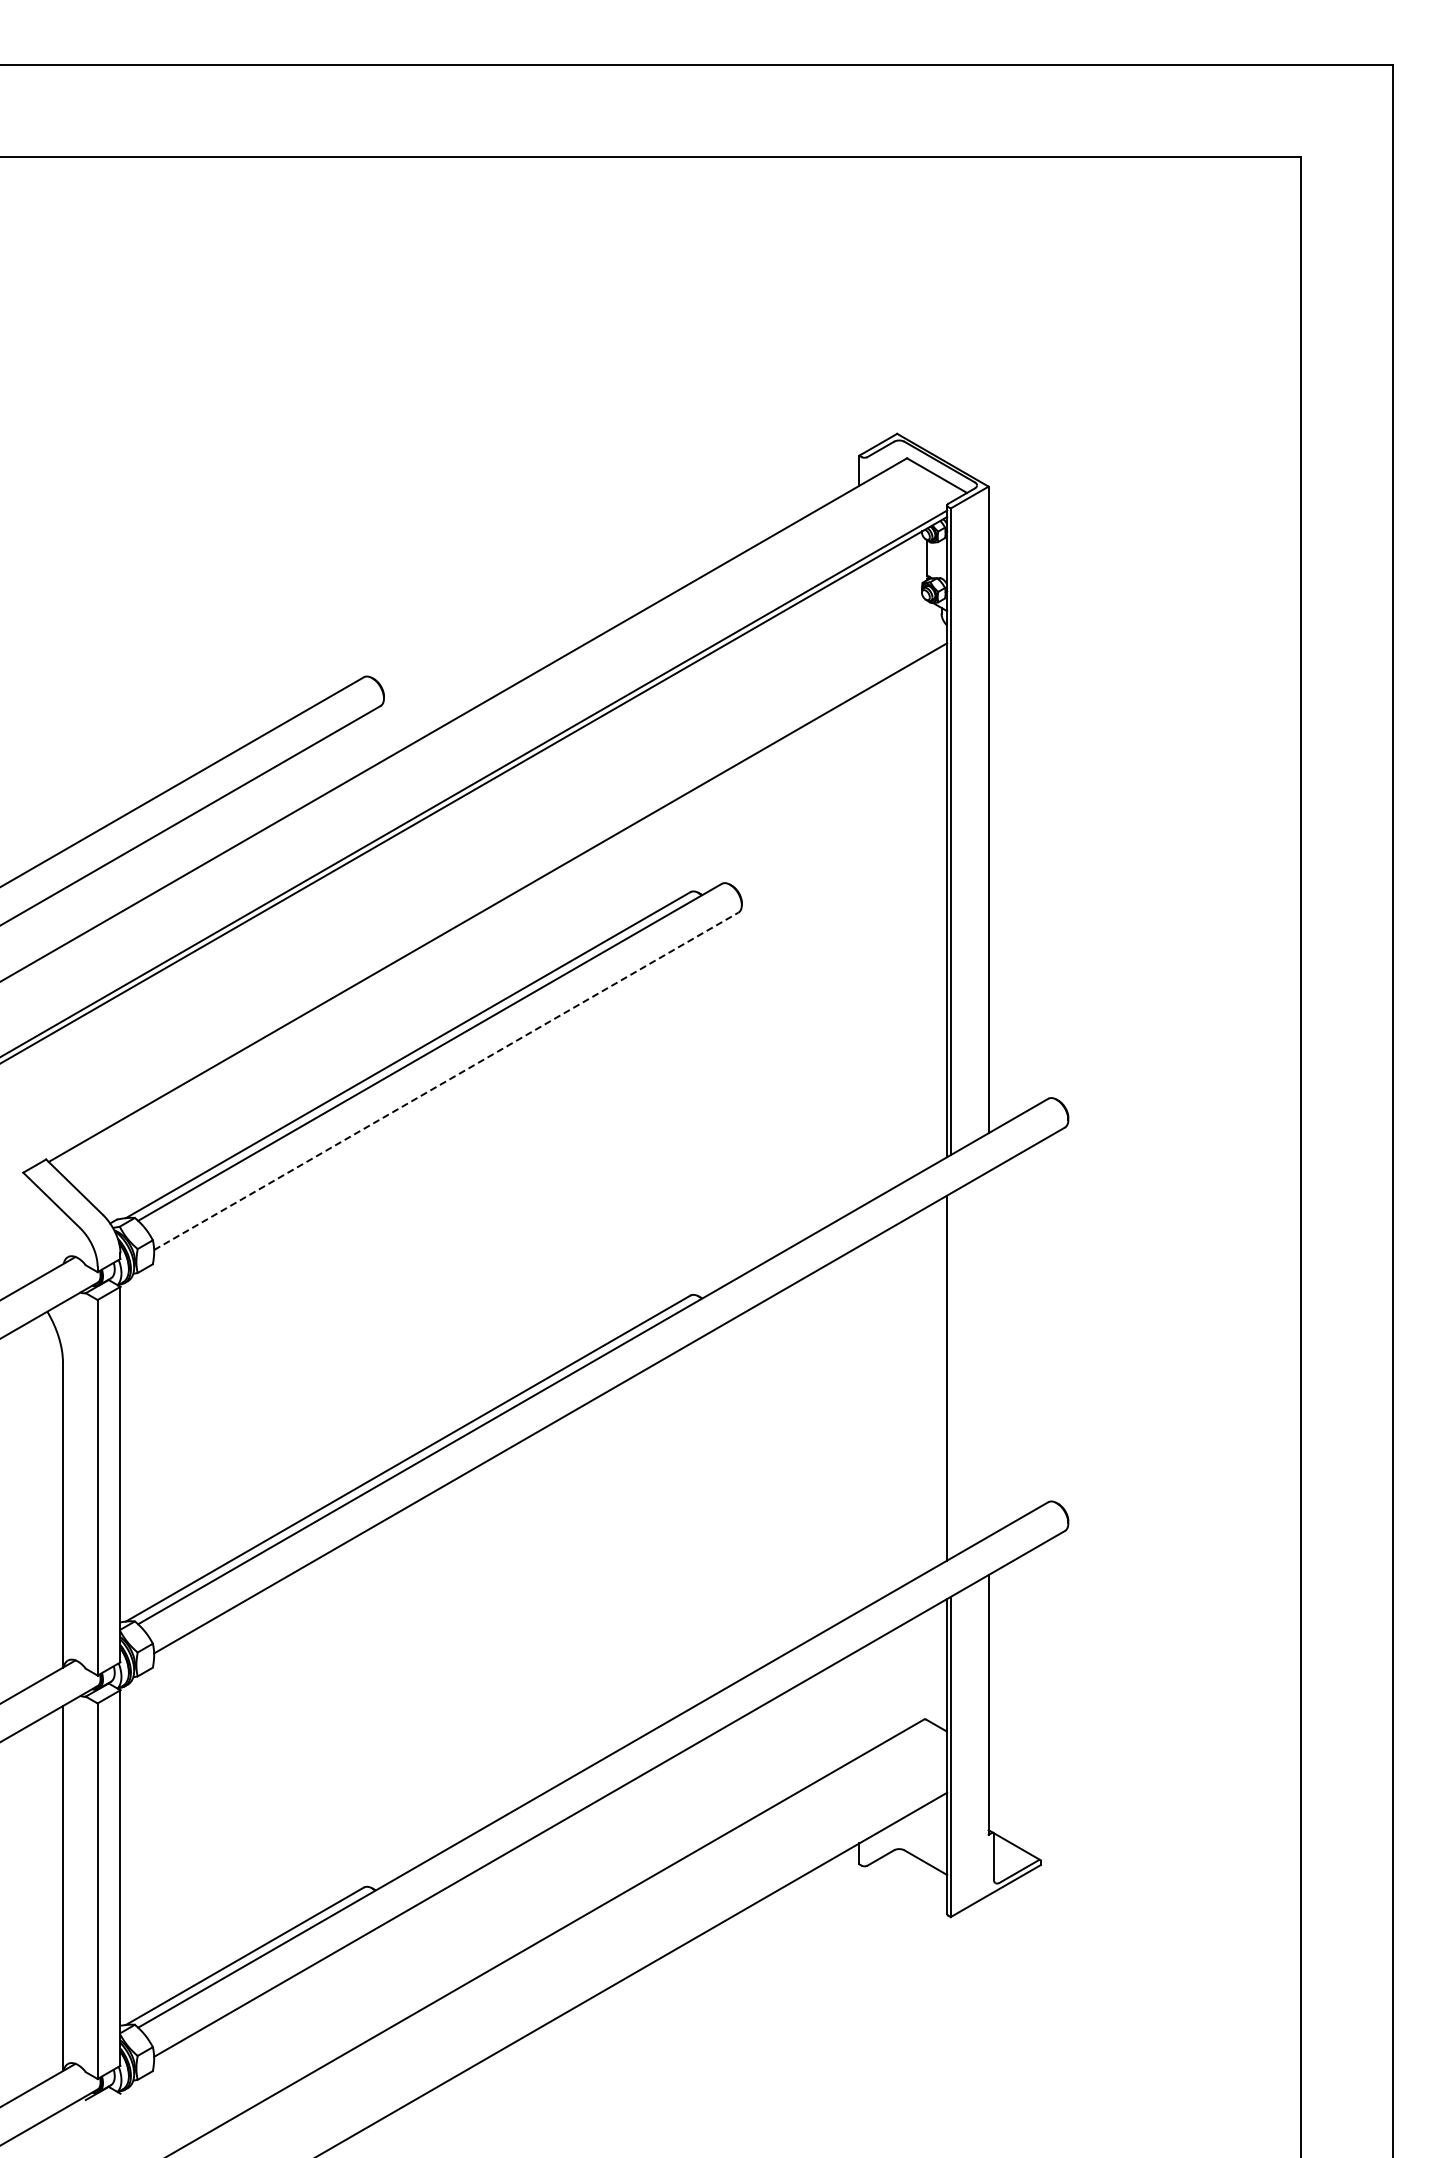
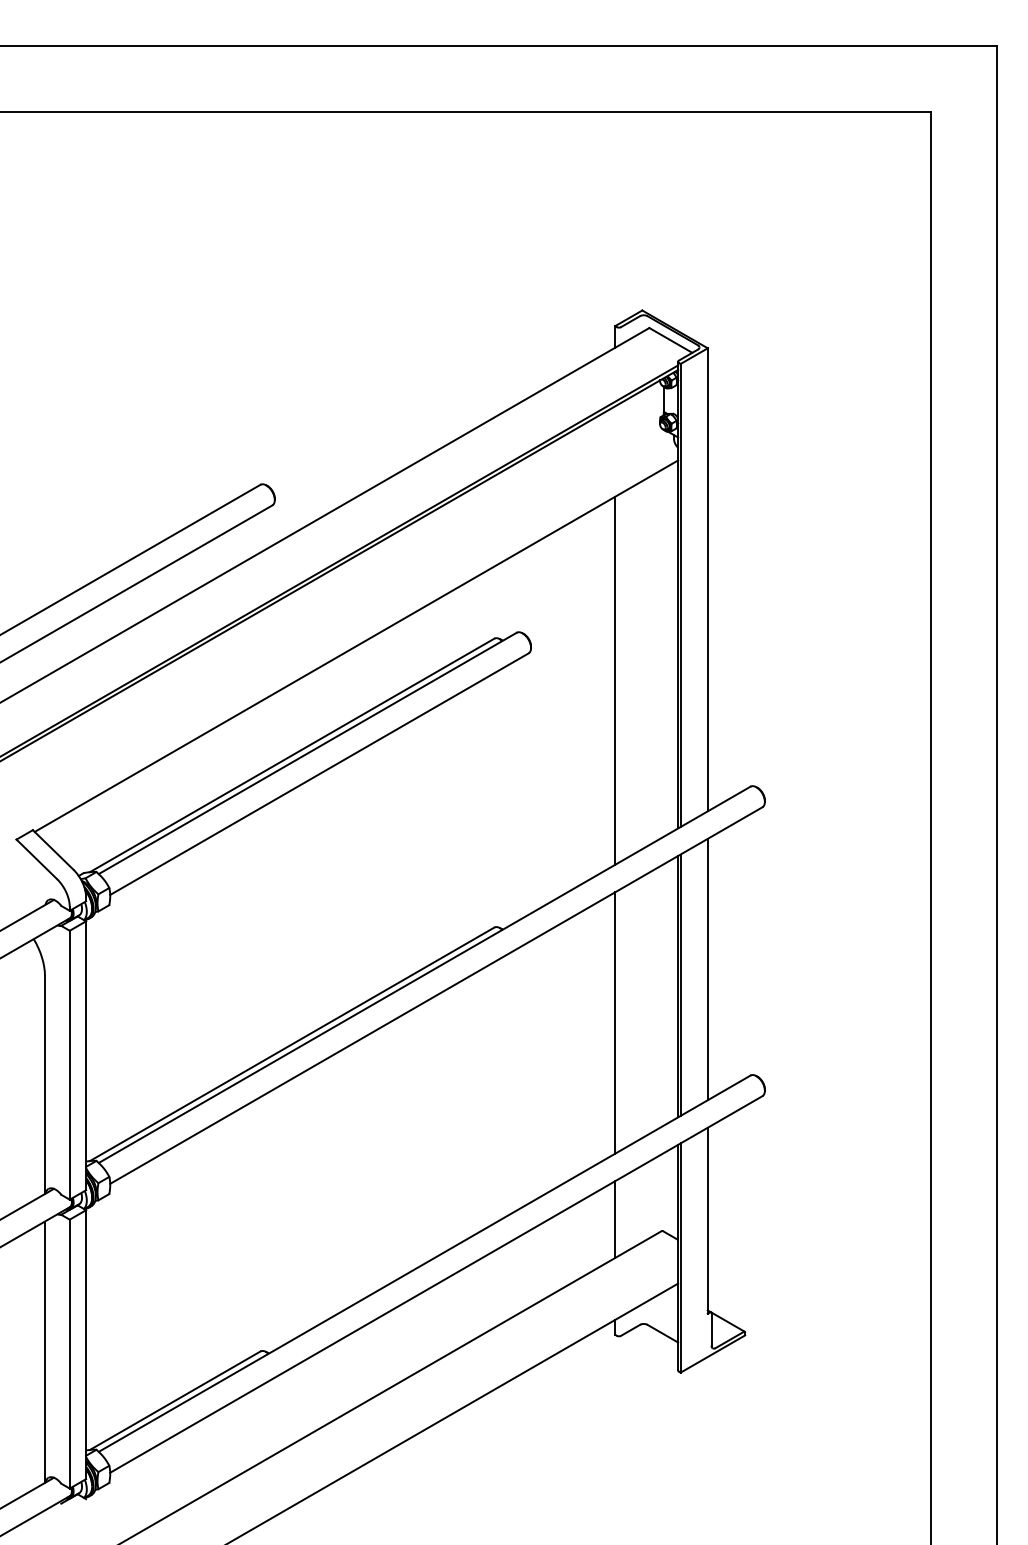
line: (859, 950) -> (615, 680), added
line: (446, 1081) -> (319, 774), dashed -> solid
line: (988, 1353) -> (707, 969), added
line: (950, 1375) -> (680, 984), added
line: (859, 1428) -> (615, 1022), added
line: (859, 1702) -> (615, 1218), added

